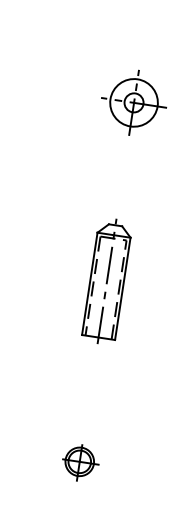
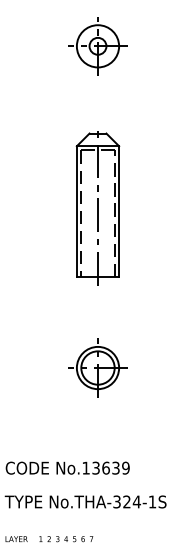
part: (106, 283) -> (97, 208), size x1.43
part: (79, 461) -> (97, 367), size x1.67

